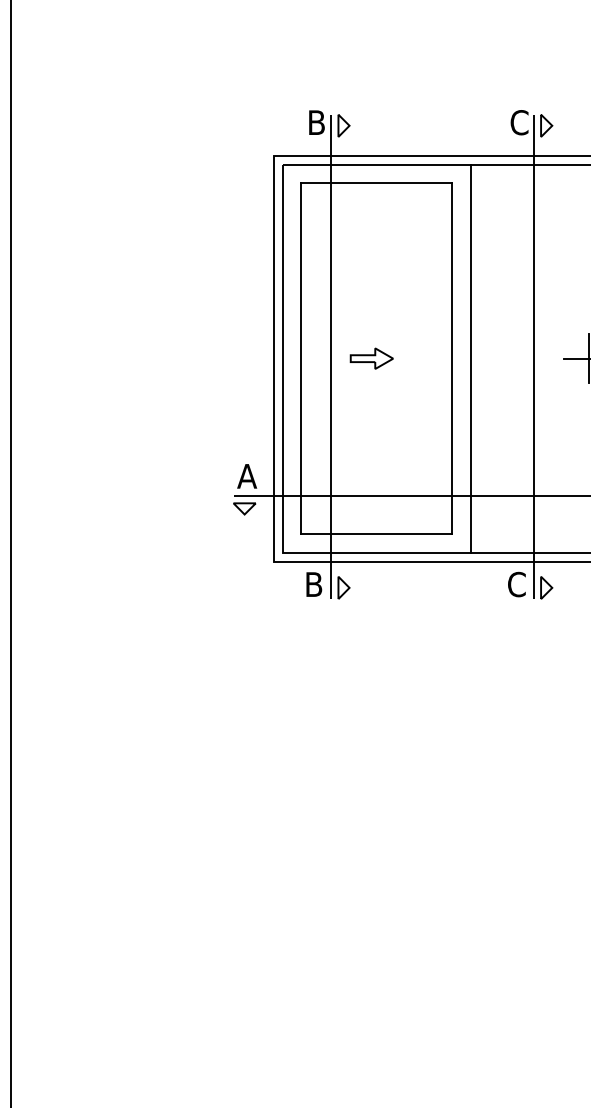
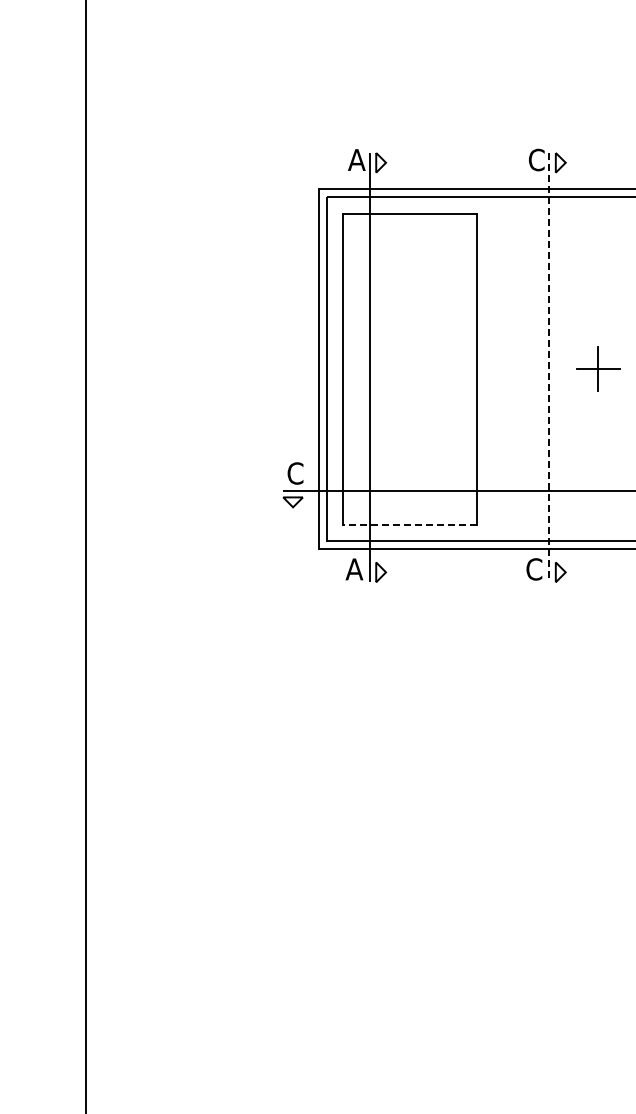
text: (316, 122) -> (356, 159), B -> A
line: (533, 356) -> (549, 367), solid -> dashed
part: (371, 357) -> (405, 368), removed
line: (470, 359) -> (493, 369), removed
text: (247, 476) -> (295, 473), A -> C
line: (377, 533) -> (410, 524), solid -> dashed
text: (313, 584) -> (354, 569), B -> A

